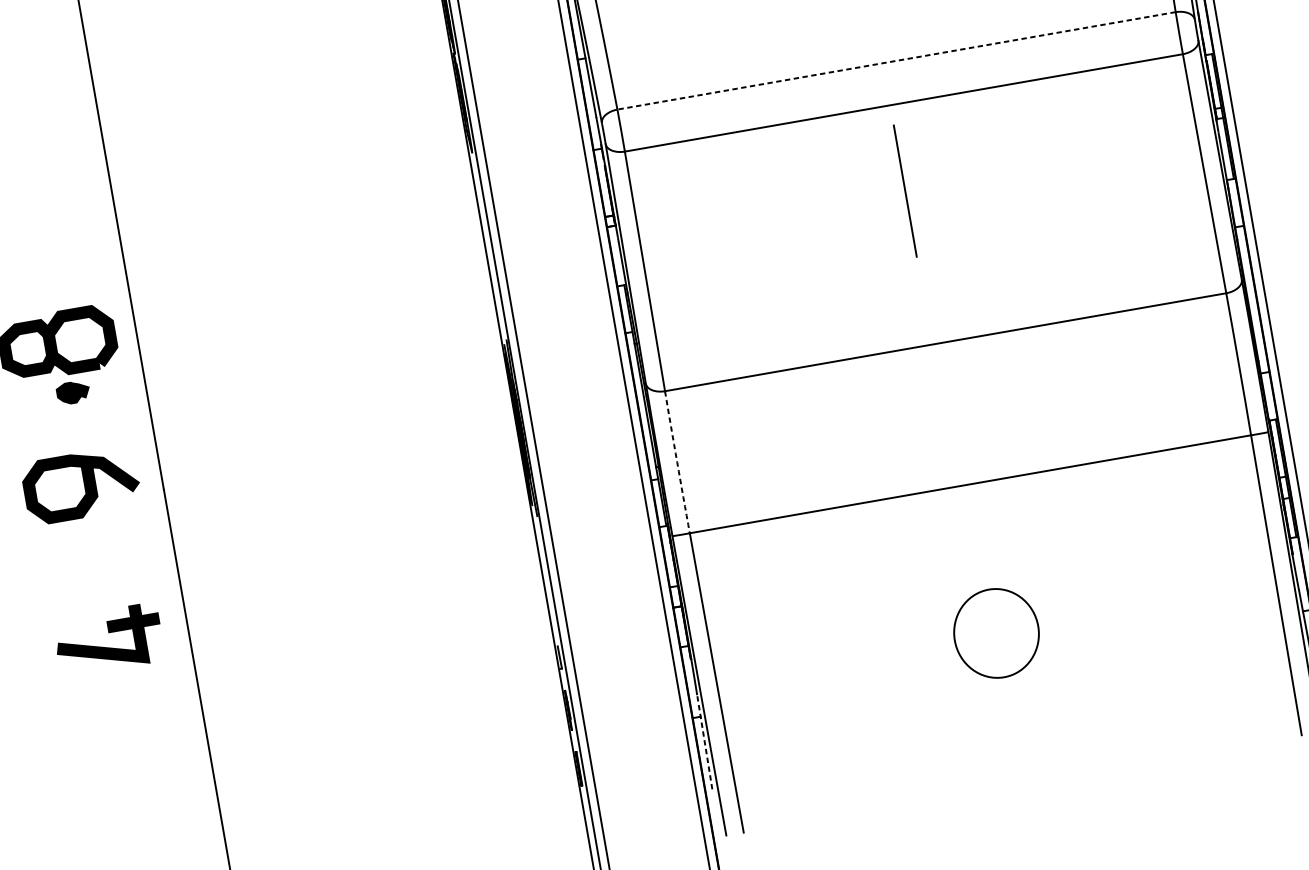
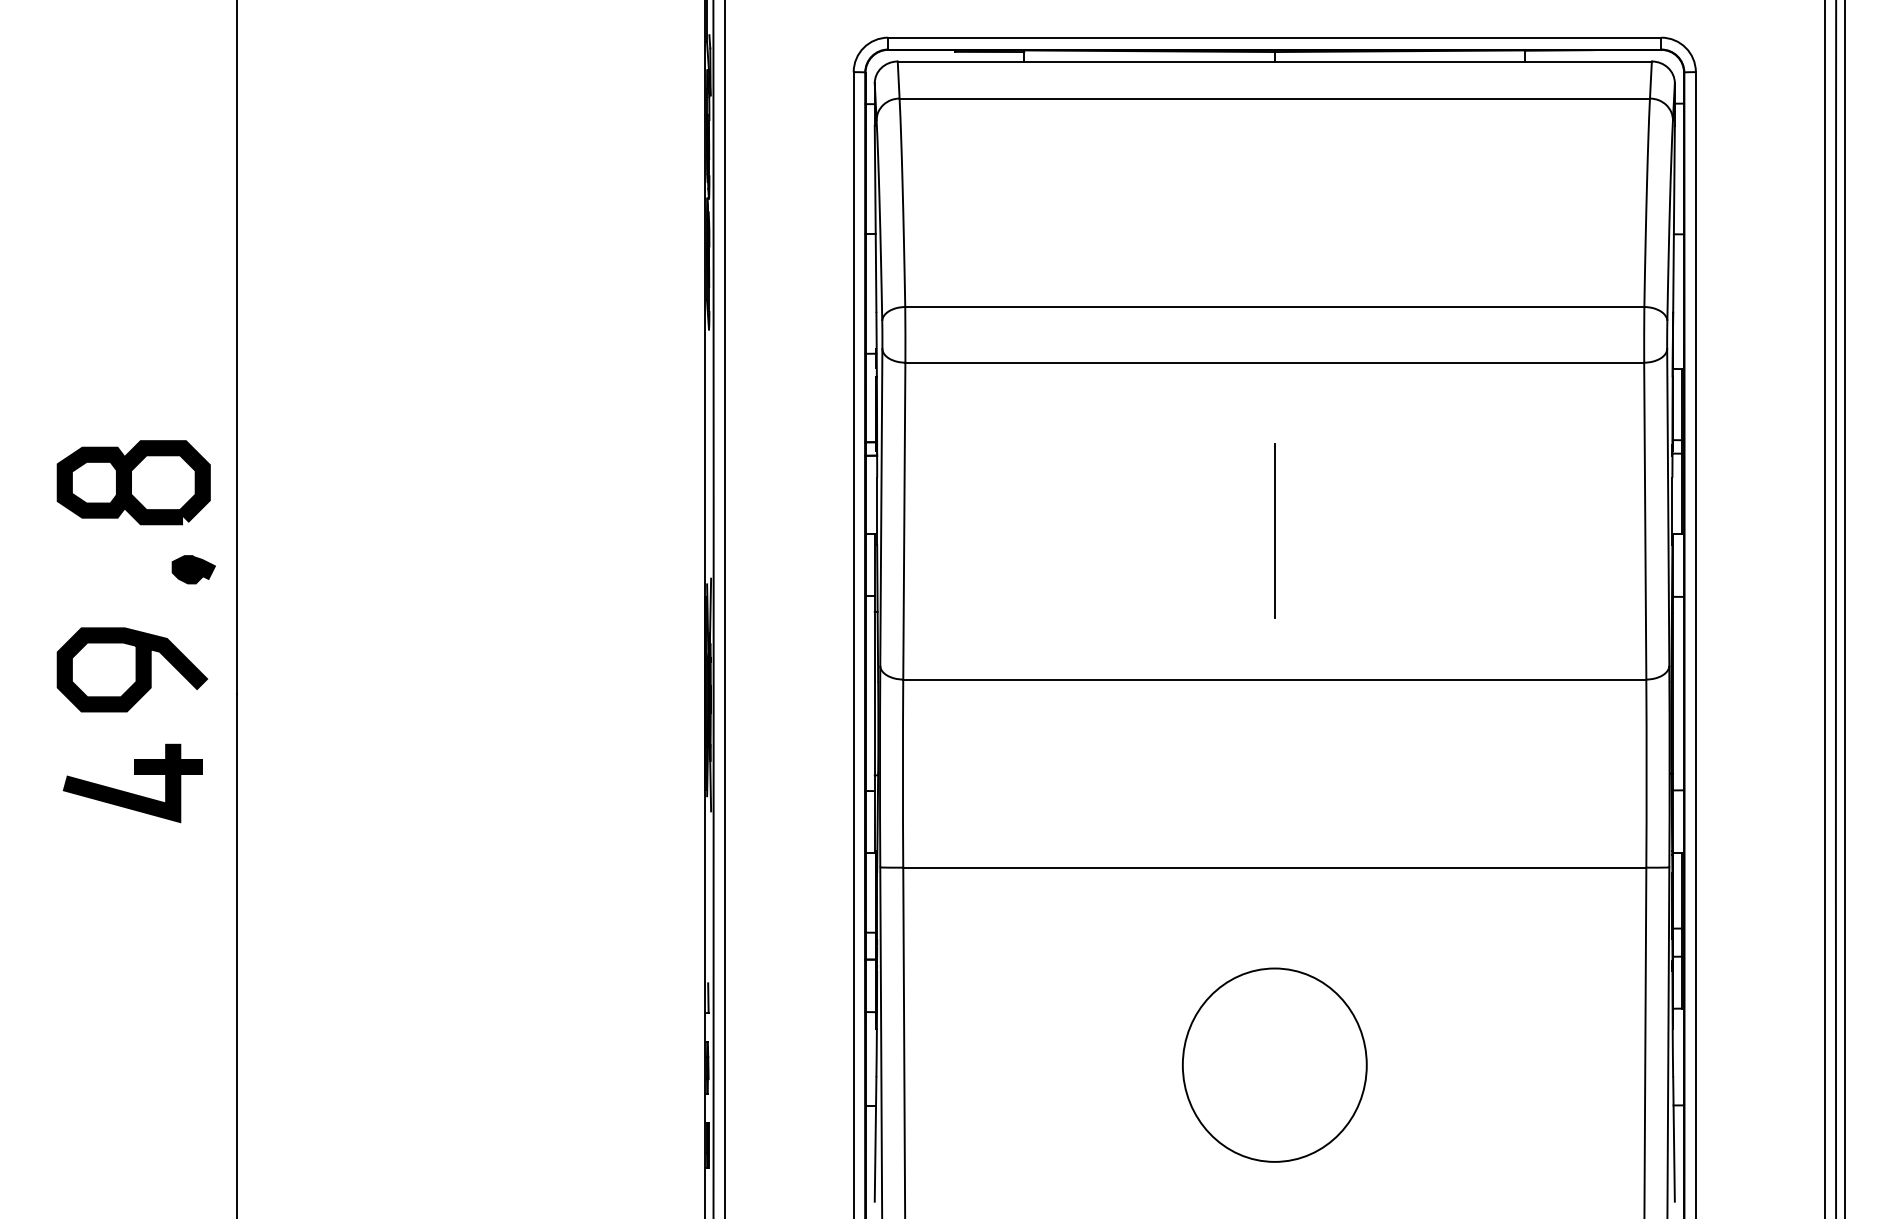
line: (896, 61) -> (1274, 307), dashed -> solid
line: (904, 190) -> (1274, 530), moved
part: (73, 392) -> (193, 569), moved
arc: (676, 462) -> (902, 773), dashed -> solid
part: (108, 632) -> (134, 774), moved
part: (996, 633) -> (1274, 1064), size x1.67
line: (704, 742) -> (875, 1139), dashed -> solid

